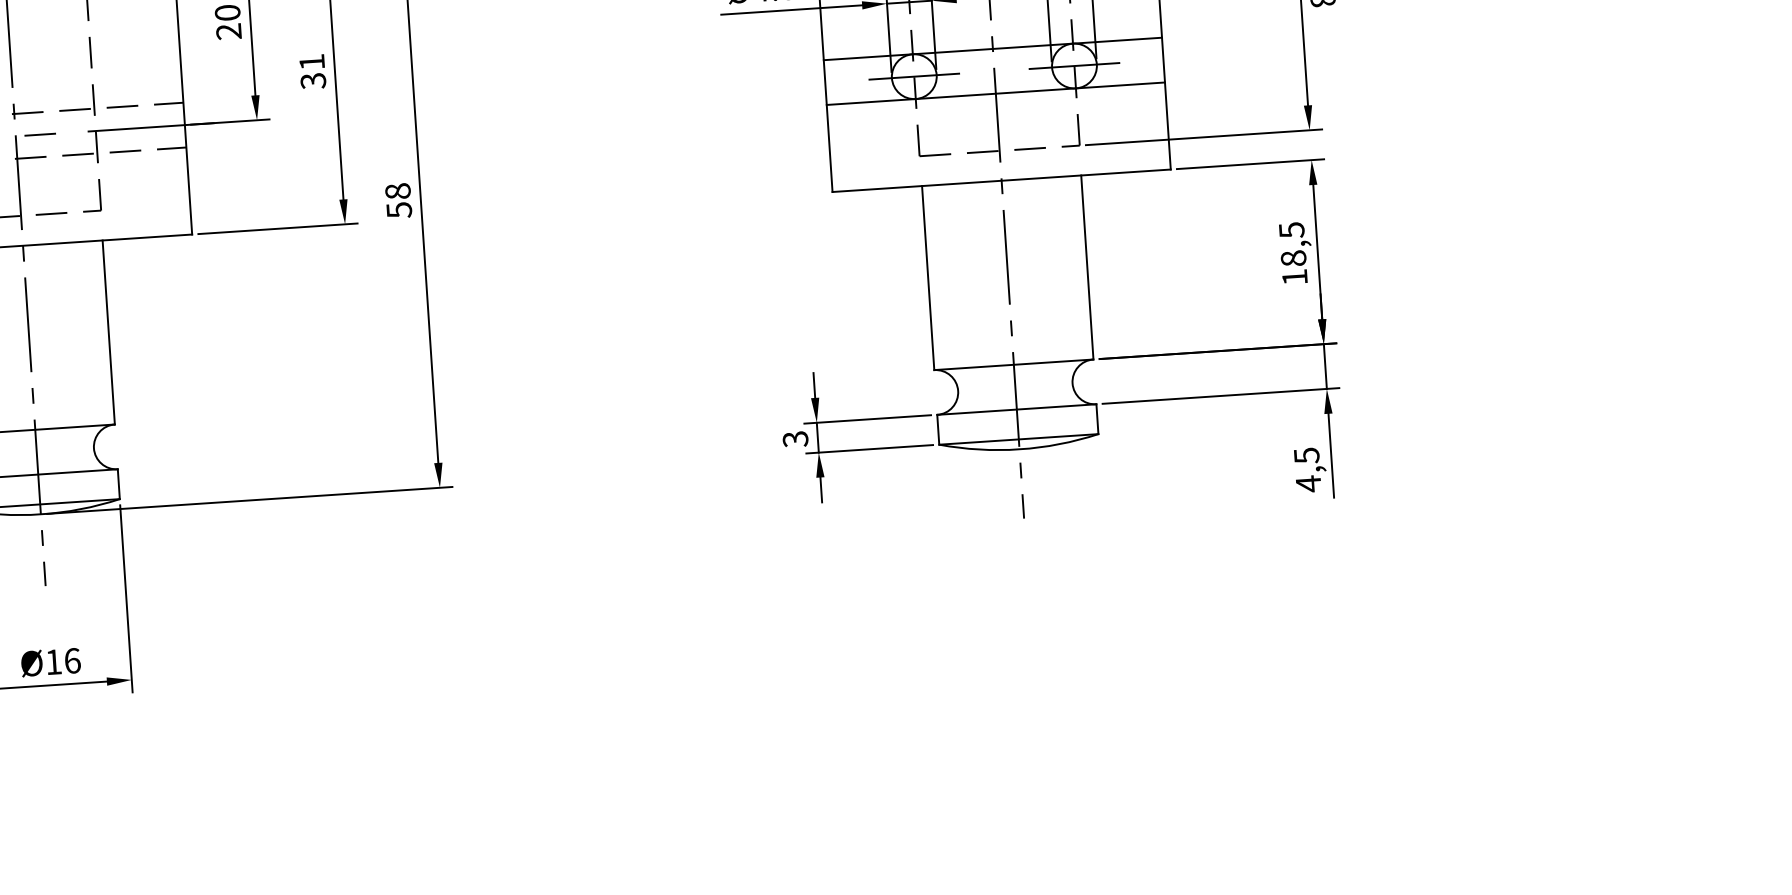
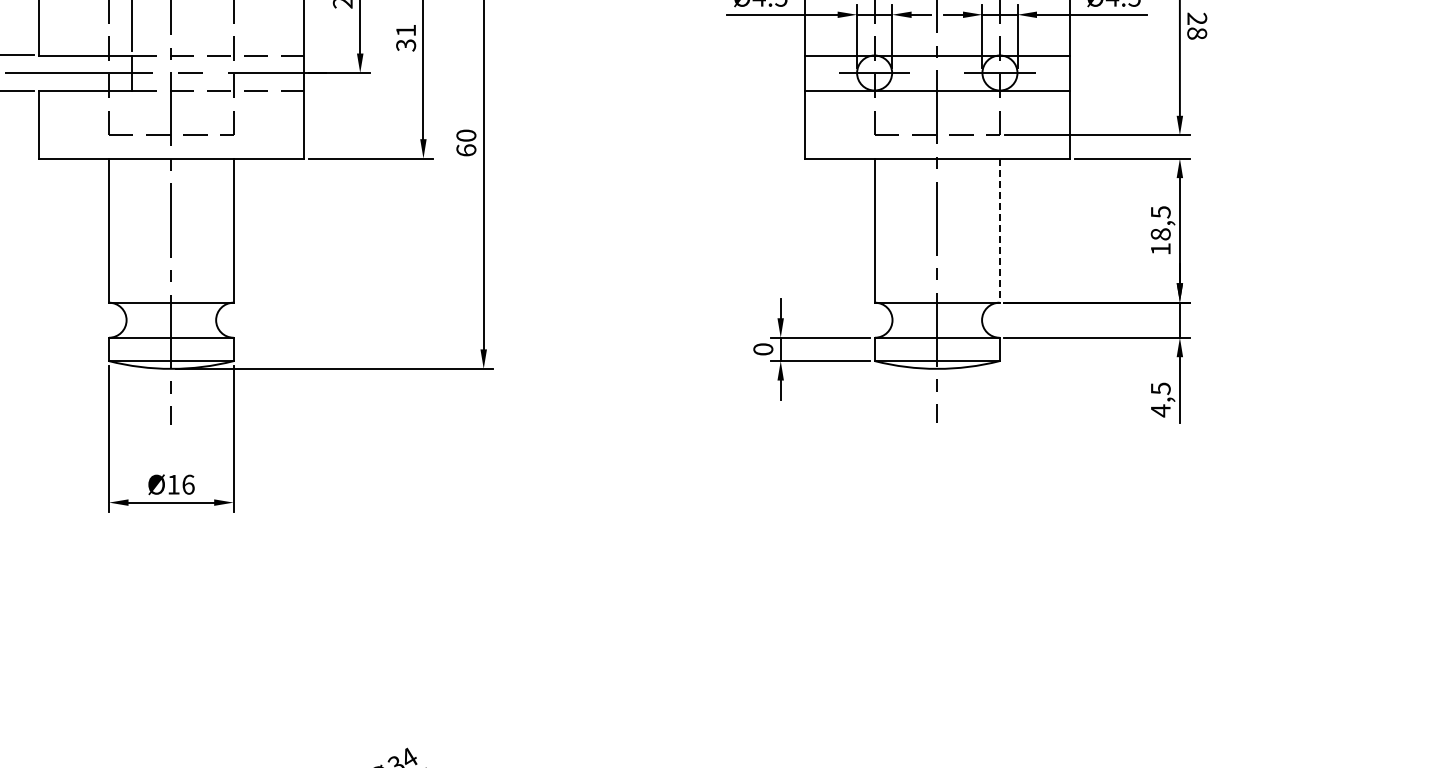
text: (398, 200) -> (466, 142), 58 -> 60
line: (1087, 268) -> (999, 231), solid -> dashed
text: (795, 439) -> (763, 349), 3 -> 0

